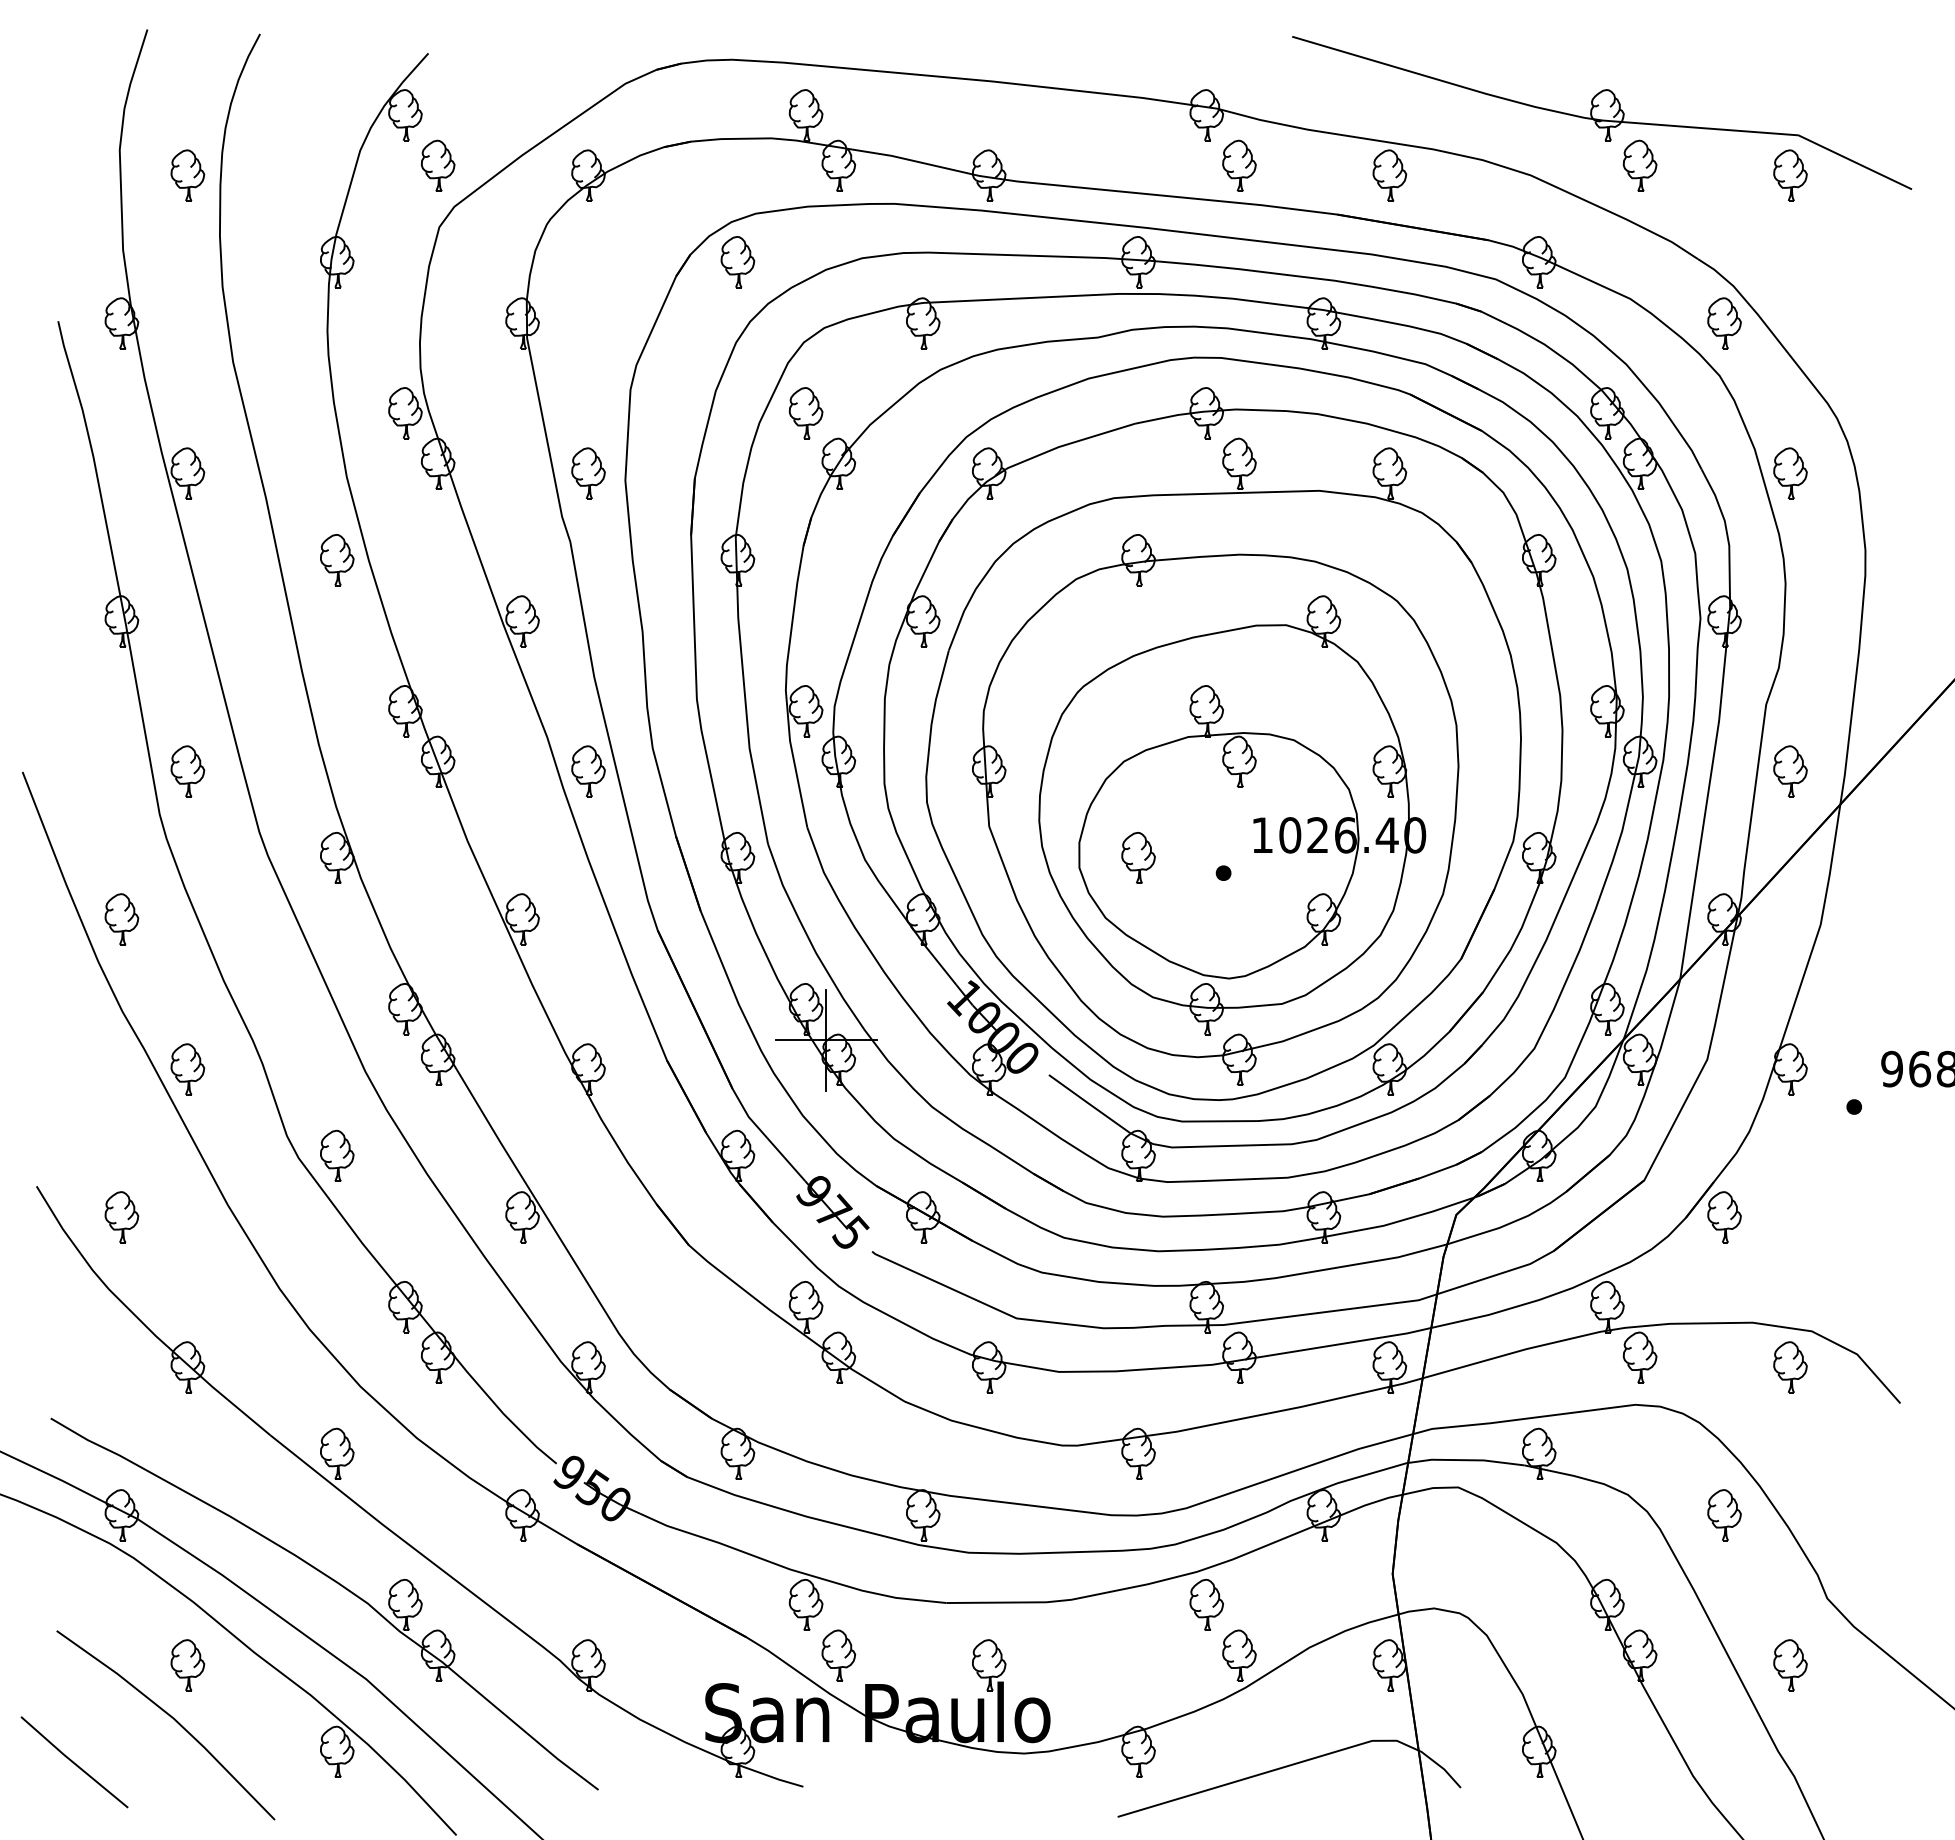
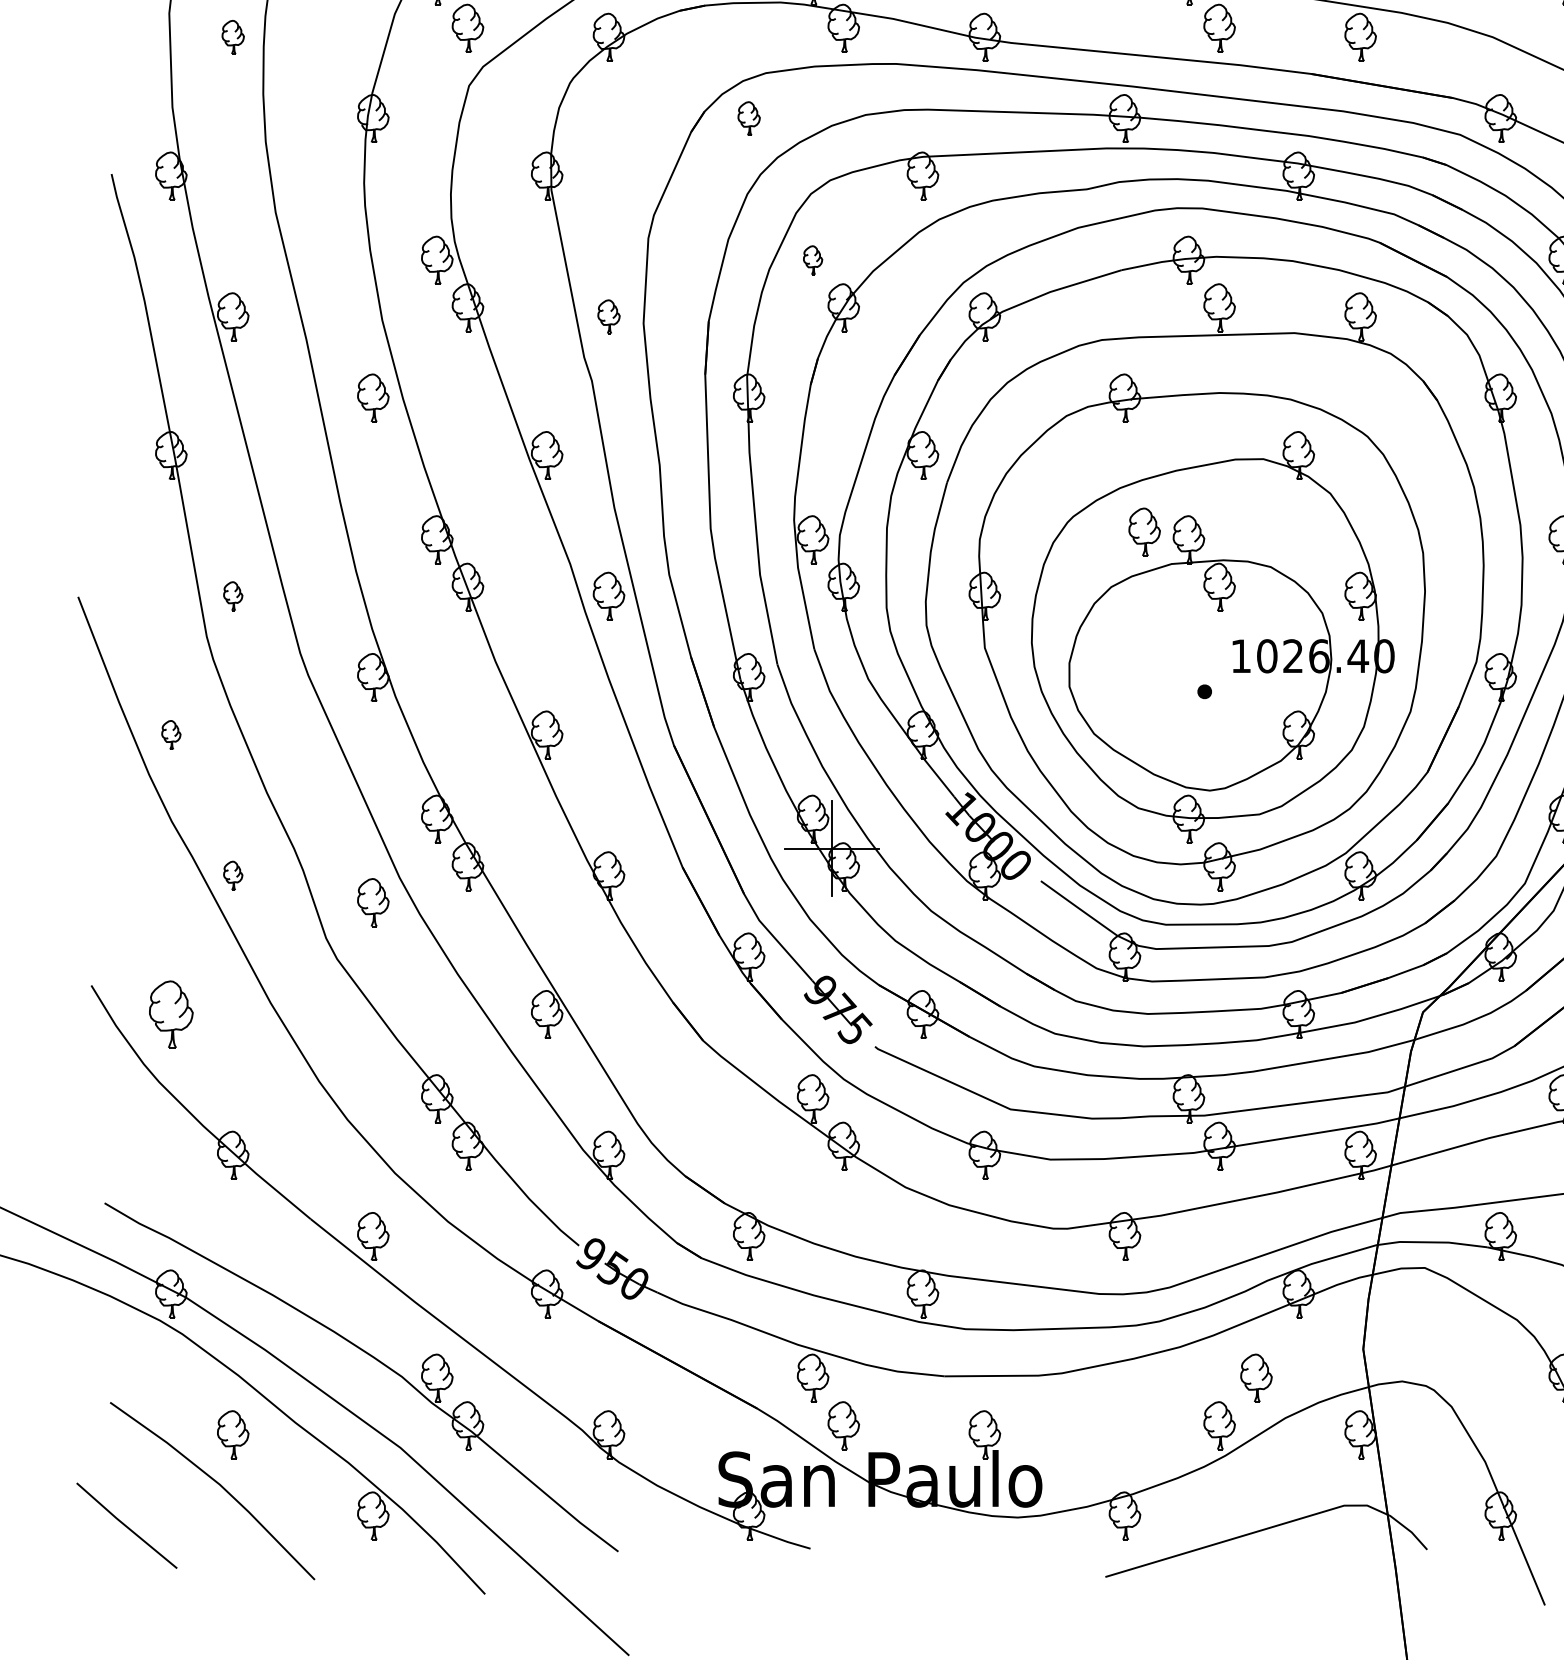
part: (187, 175) -> (232, 37), size x0.7
part: (737, 262) -> (748, 118), size x0.7
part: (805, 413) -> (812, 260), size x0.6
part: (588, 473) -> (608, 316), size x0.7
part: (187, 771) -> (232, 596), size x0.6
part: (1138, 857) -> (1144, 531), moved
part: (121, 919) -> (170, 735), size x0.6
part: (187, 1069) -> (232, 875), size x0.6
part: (337, 1155) -> (373, 902), moved
part: (121, 1217) -> (170, 1014), size x1.4
part: (1206, 1604) -> (1256, 1377), moved

